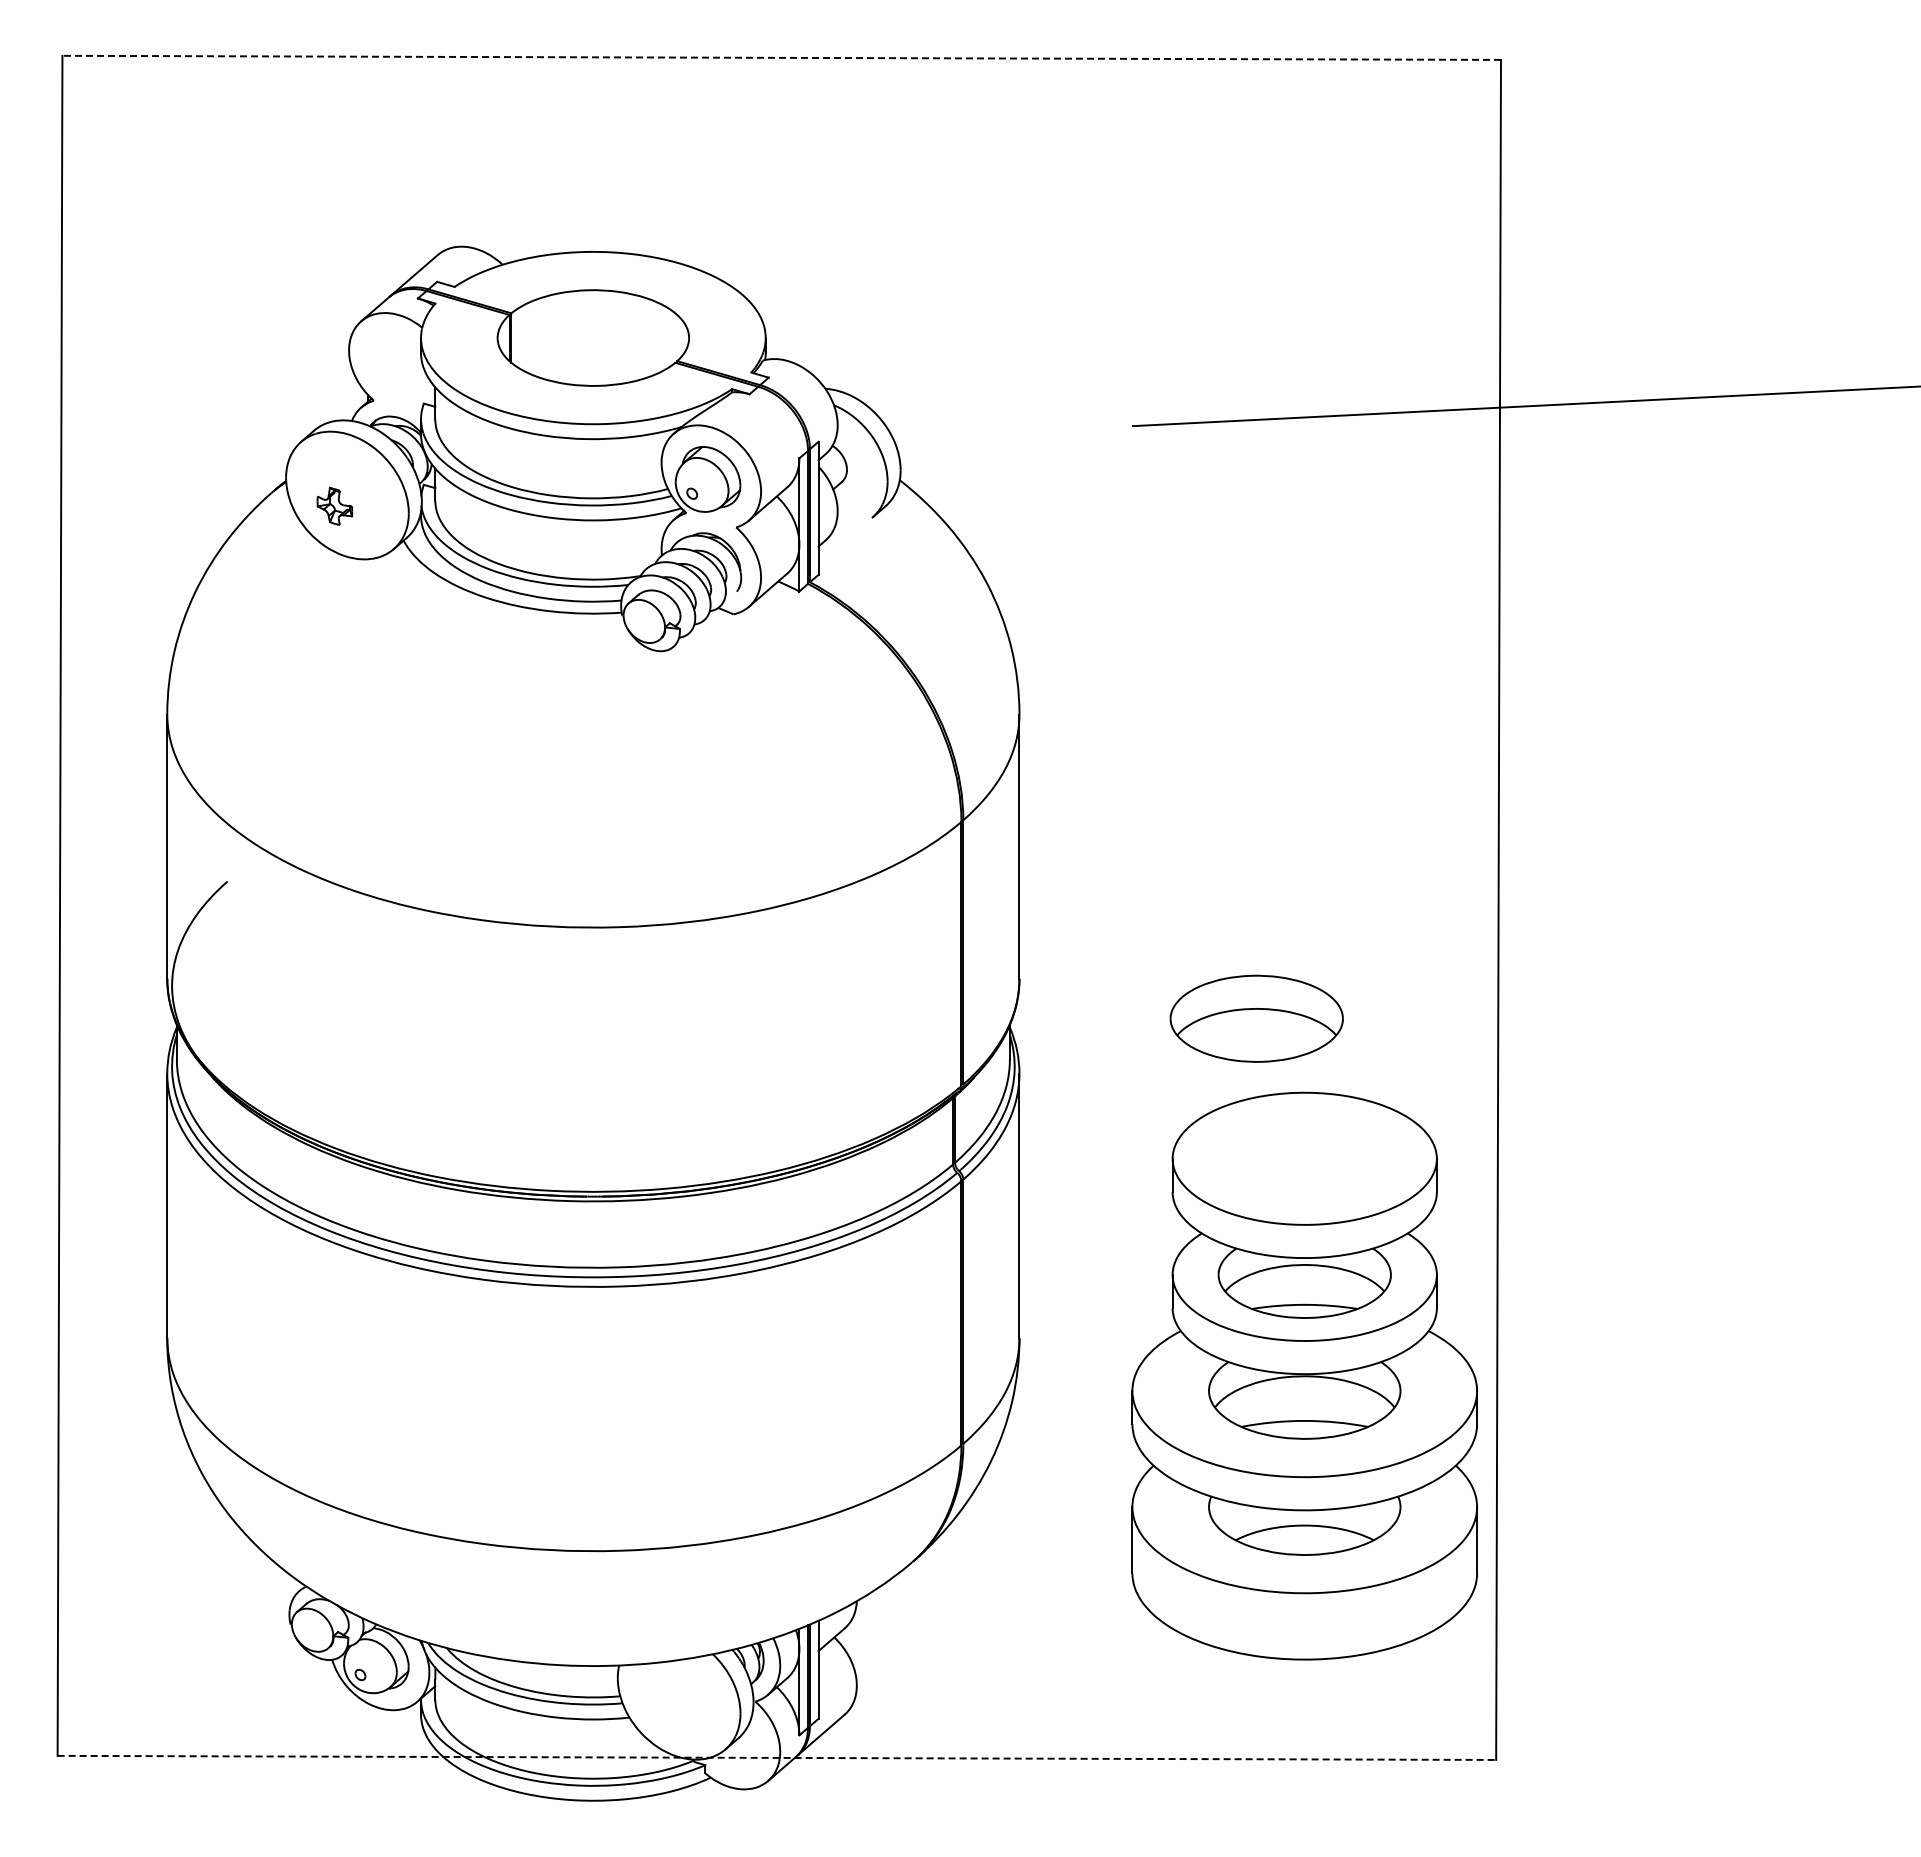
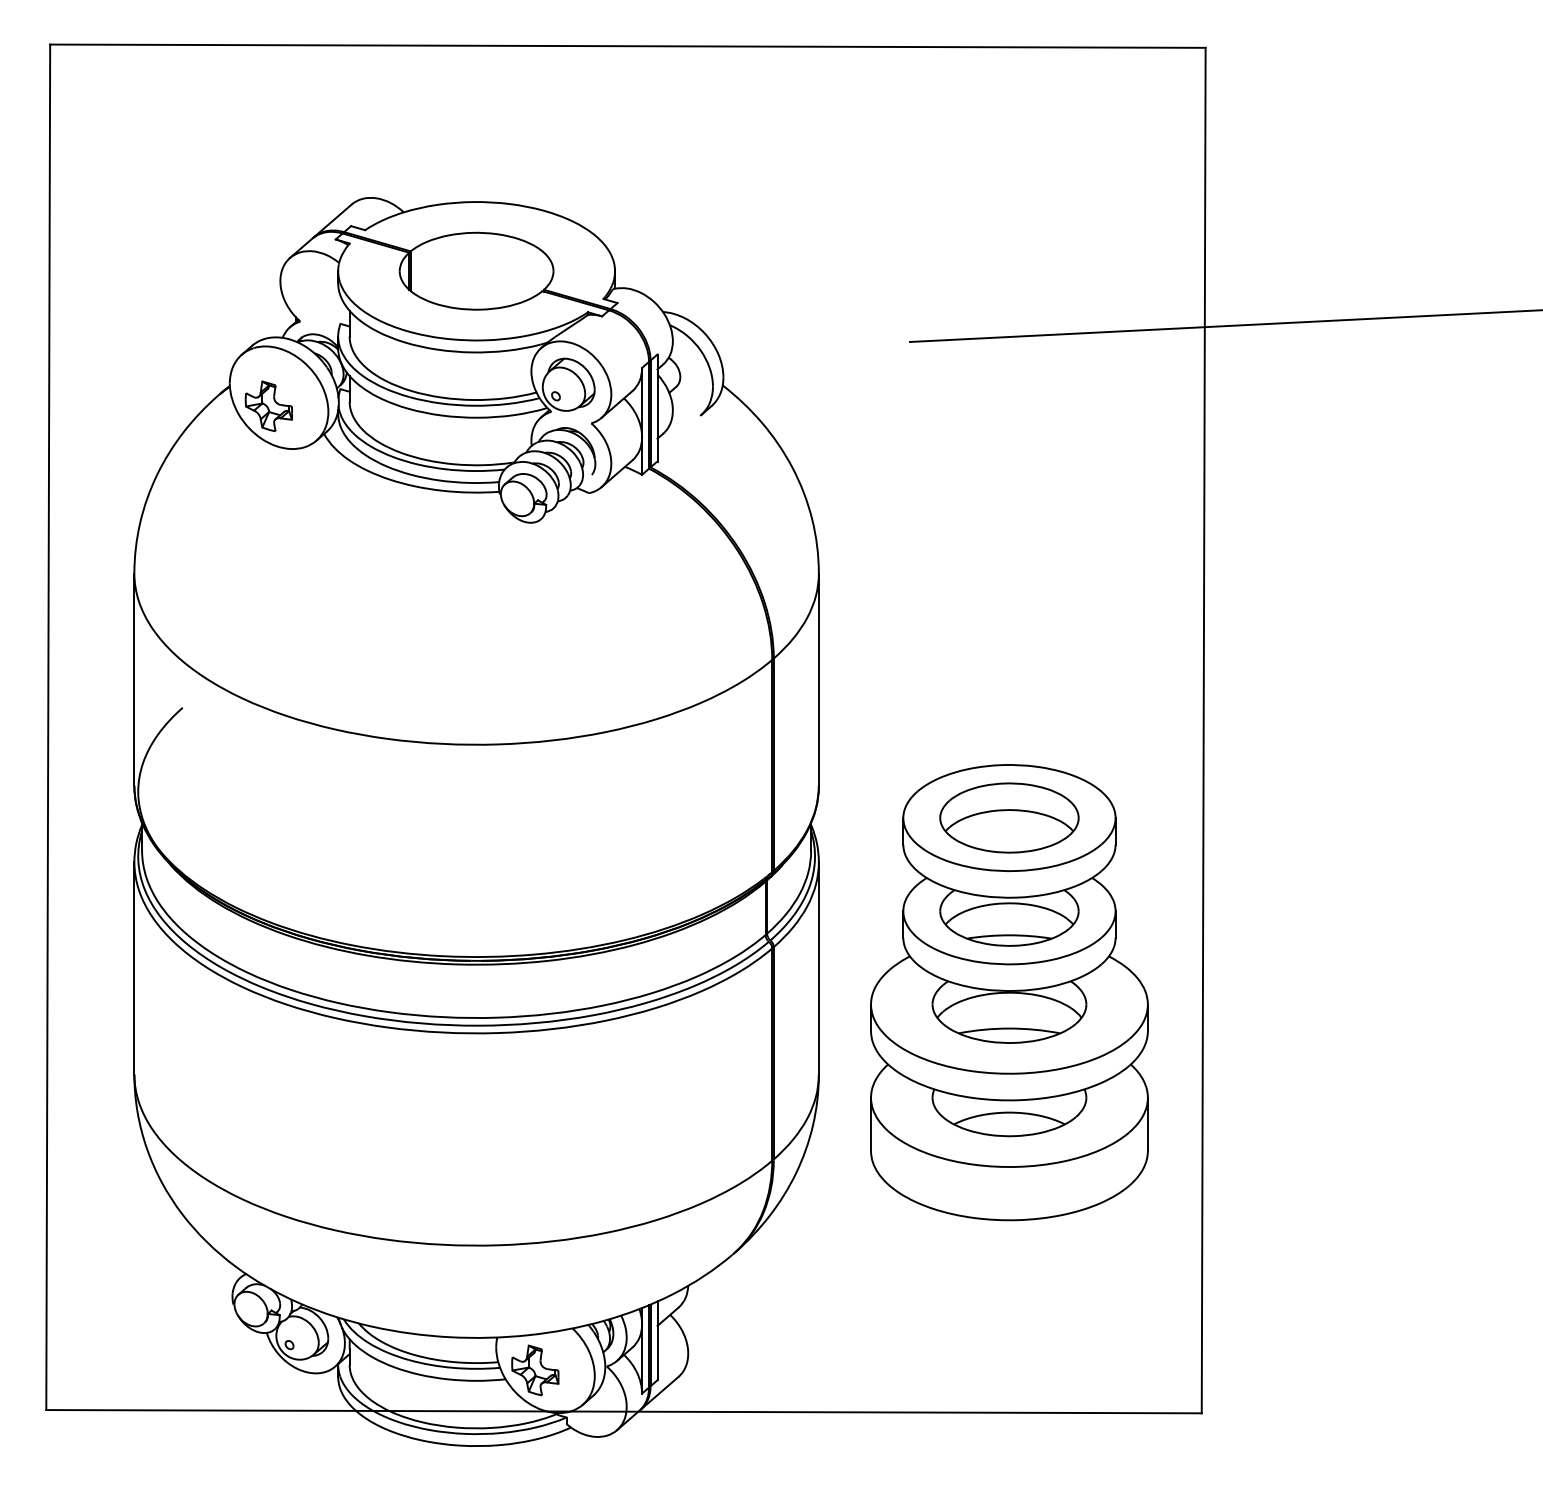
line: (781, 57) -> (627, 45), dashed -> solid
part: (334, 506) -> (268, 406), size x1.67
part: (1304, 1375) -> (1009, 992), moved
part: (666, 1706) -> (535, 1370), added
line: (777, 1757) -> (624, 1411), dashed -> solid

